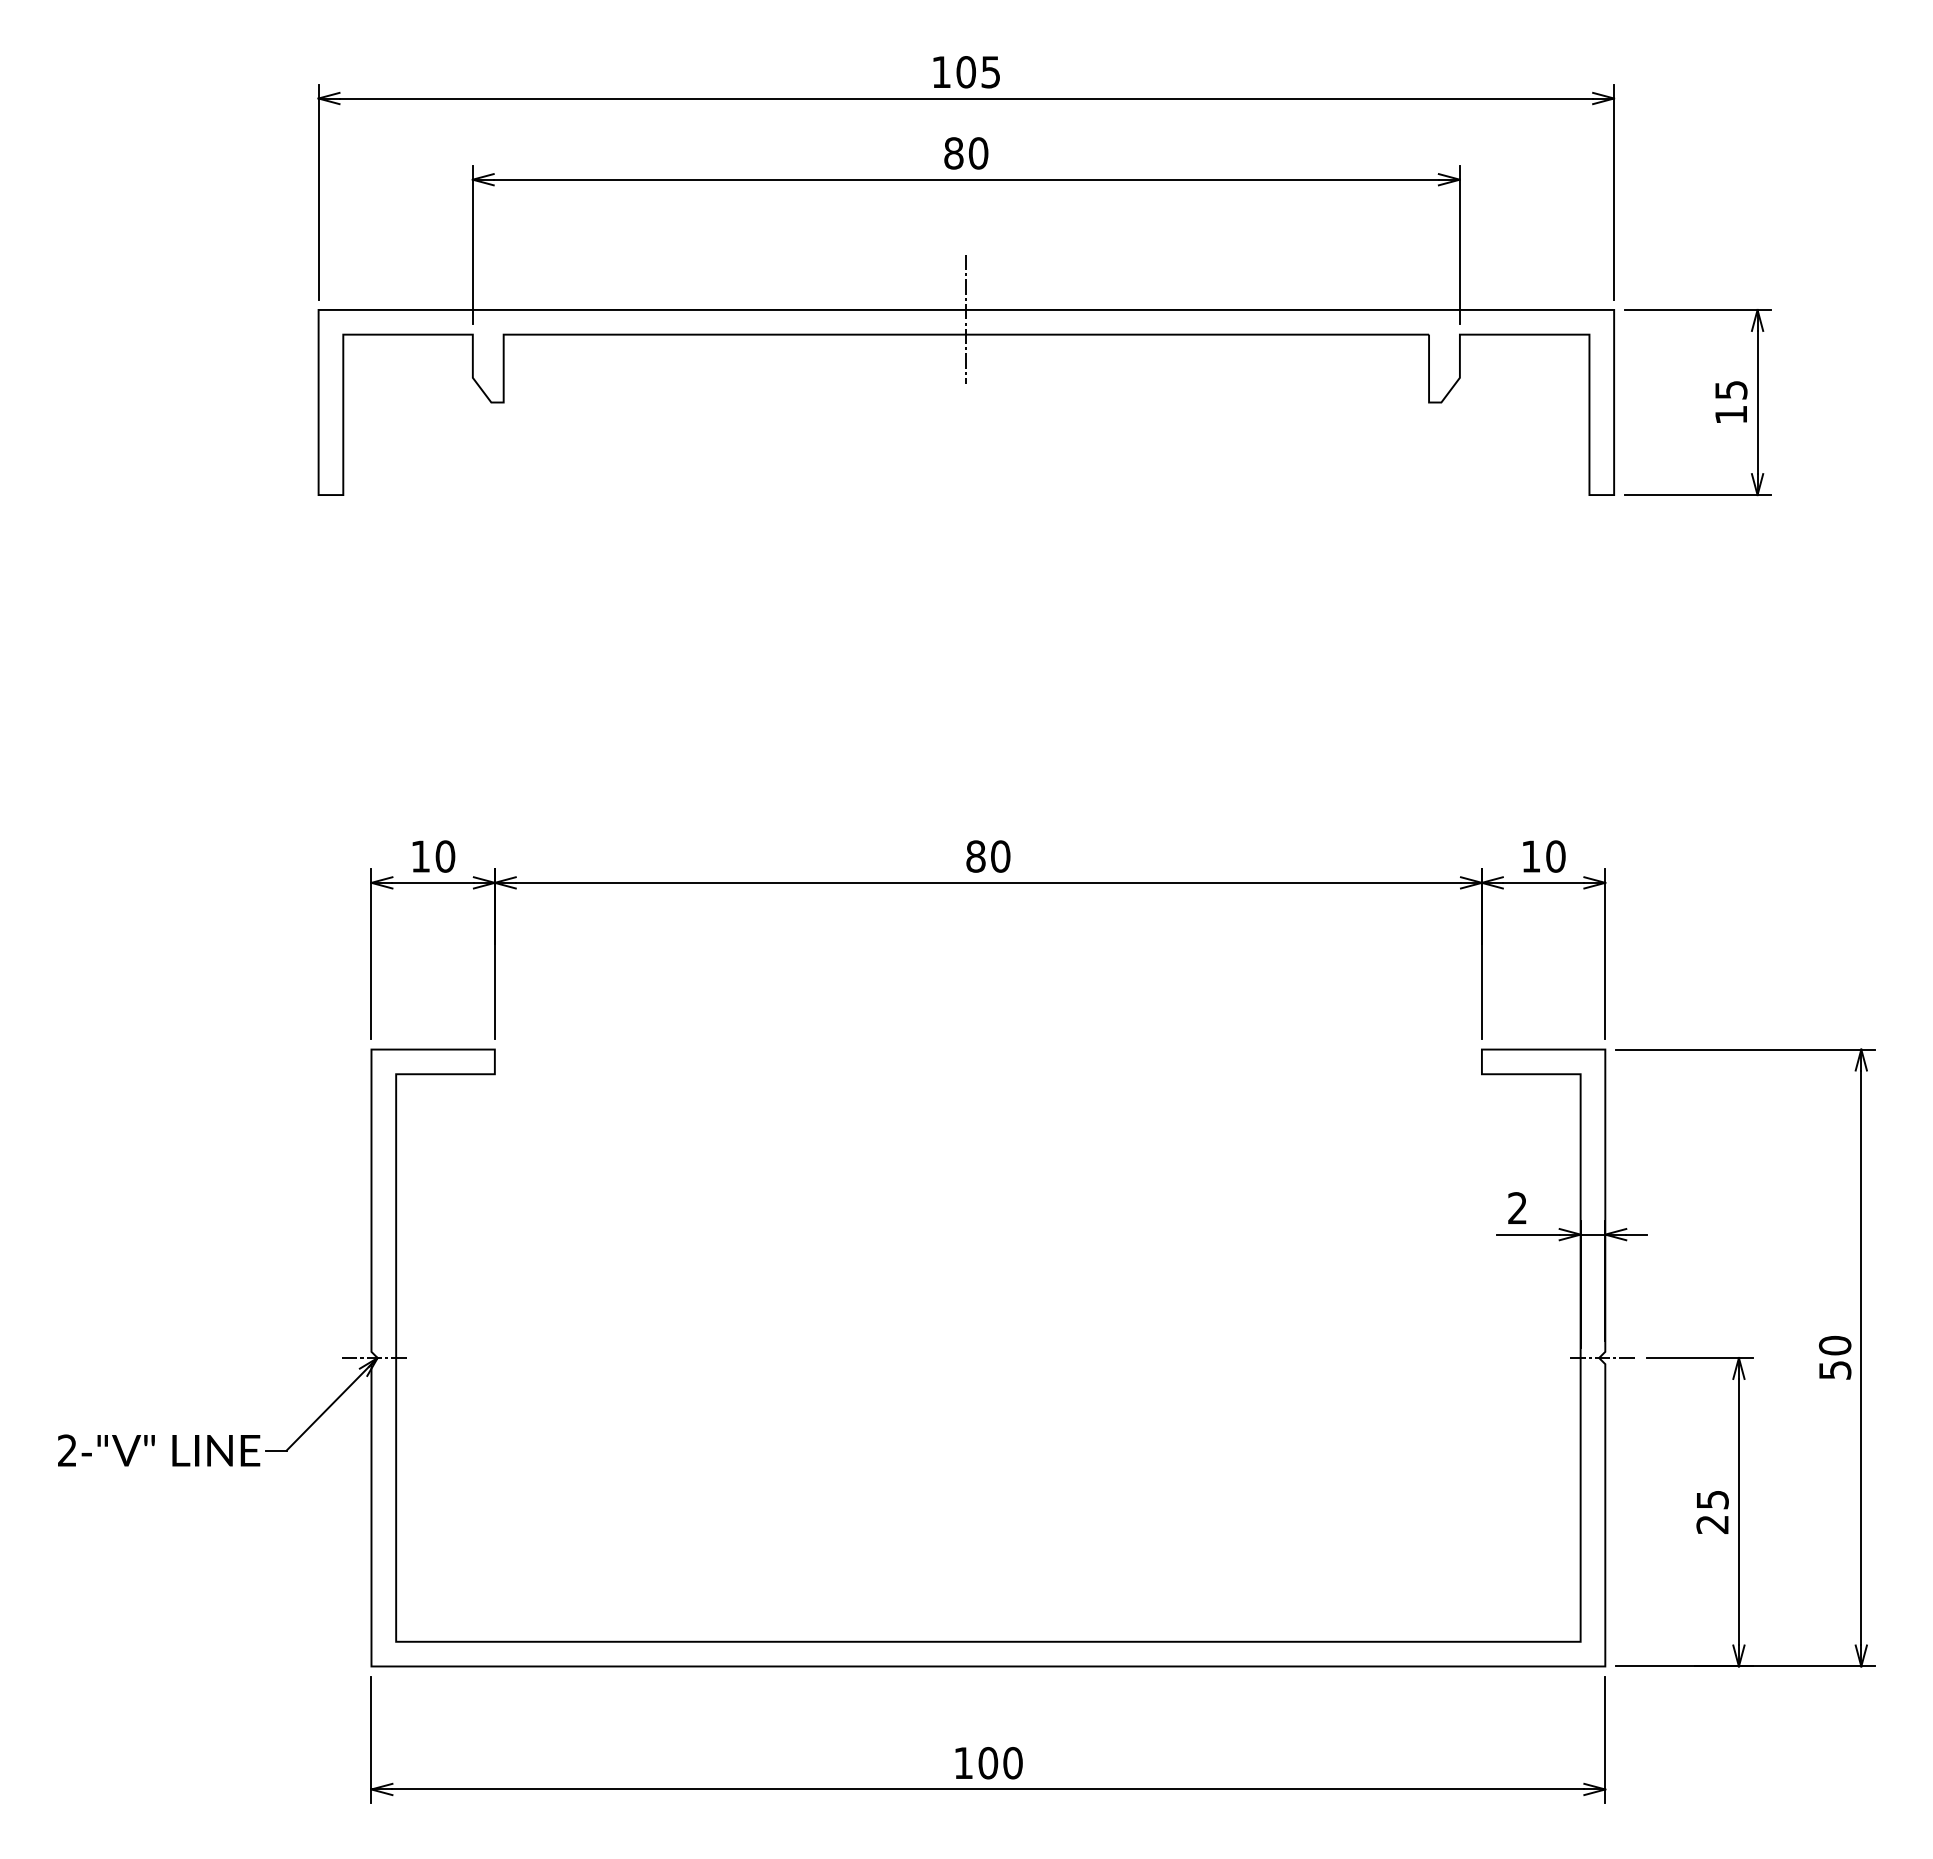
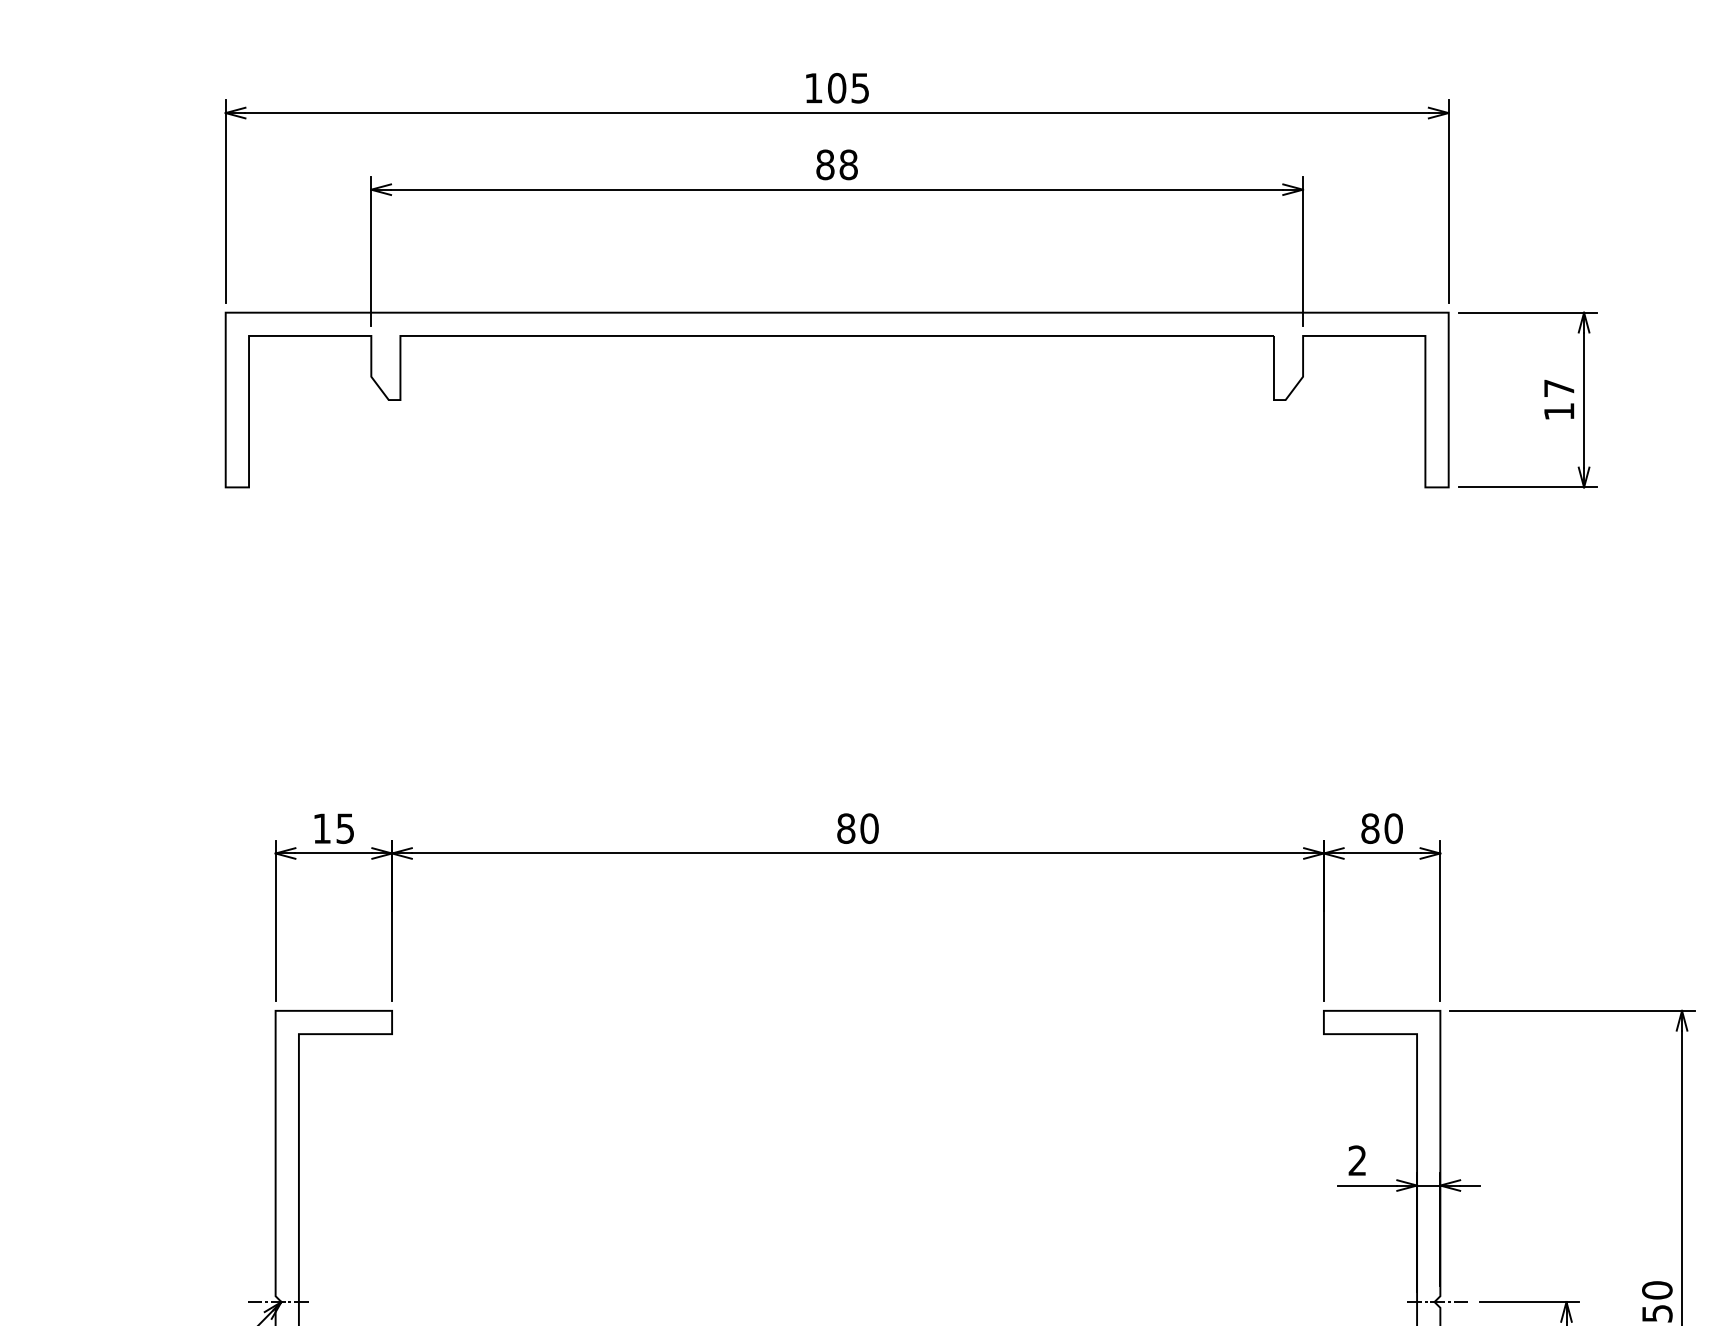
text: (978, 153) -> (848, 164), 80 -> 88
line: (966, 318) -> (837, 320), removed
text: (1731, 390) -> (1559, 388), 15 -> 17
text: (445, 856) -> (345, 828), 10 -> 15
text: (1530, 856) -> (1369, 828), 10 -> 80

